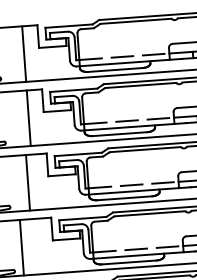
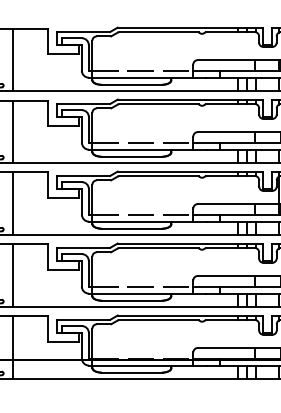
line: (24, 53) -> (13, 59), moved
line: (29, 118) -> (13, 131), moved
line: (28, 182) -> (13, 203), moved

